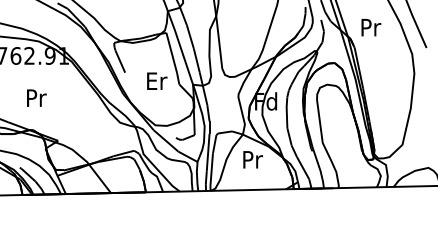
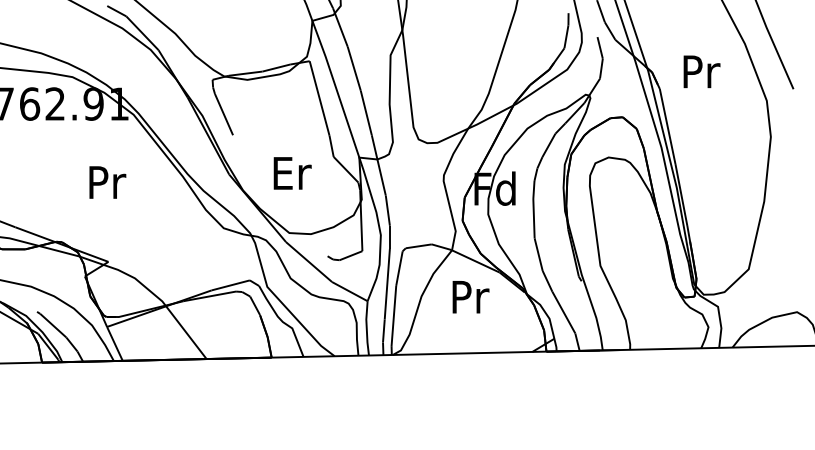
text: (371, 27) -> (702, 71), moved
text: (157, 80) -> (293, 171), moved
text: (36, 97) -> (107, 181), moved

